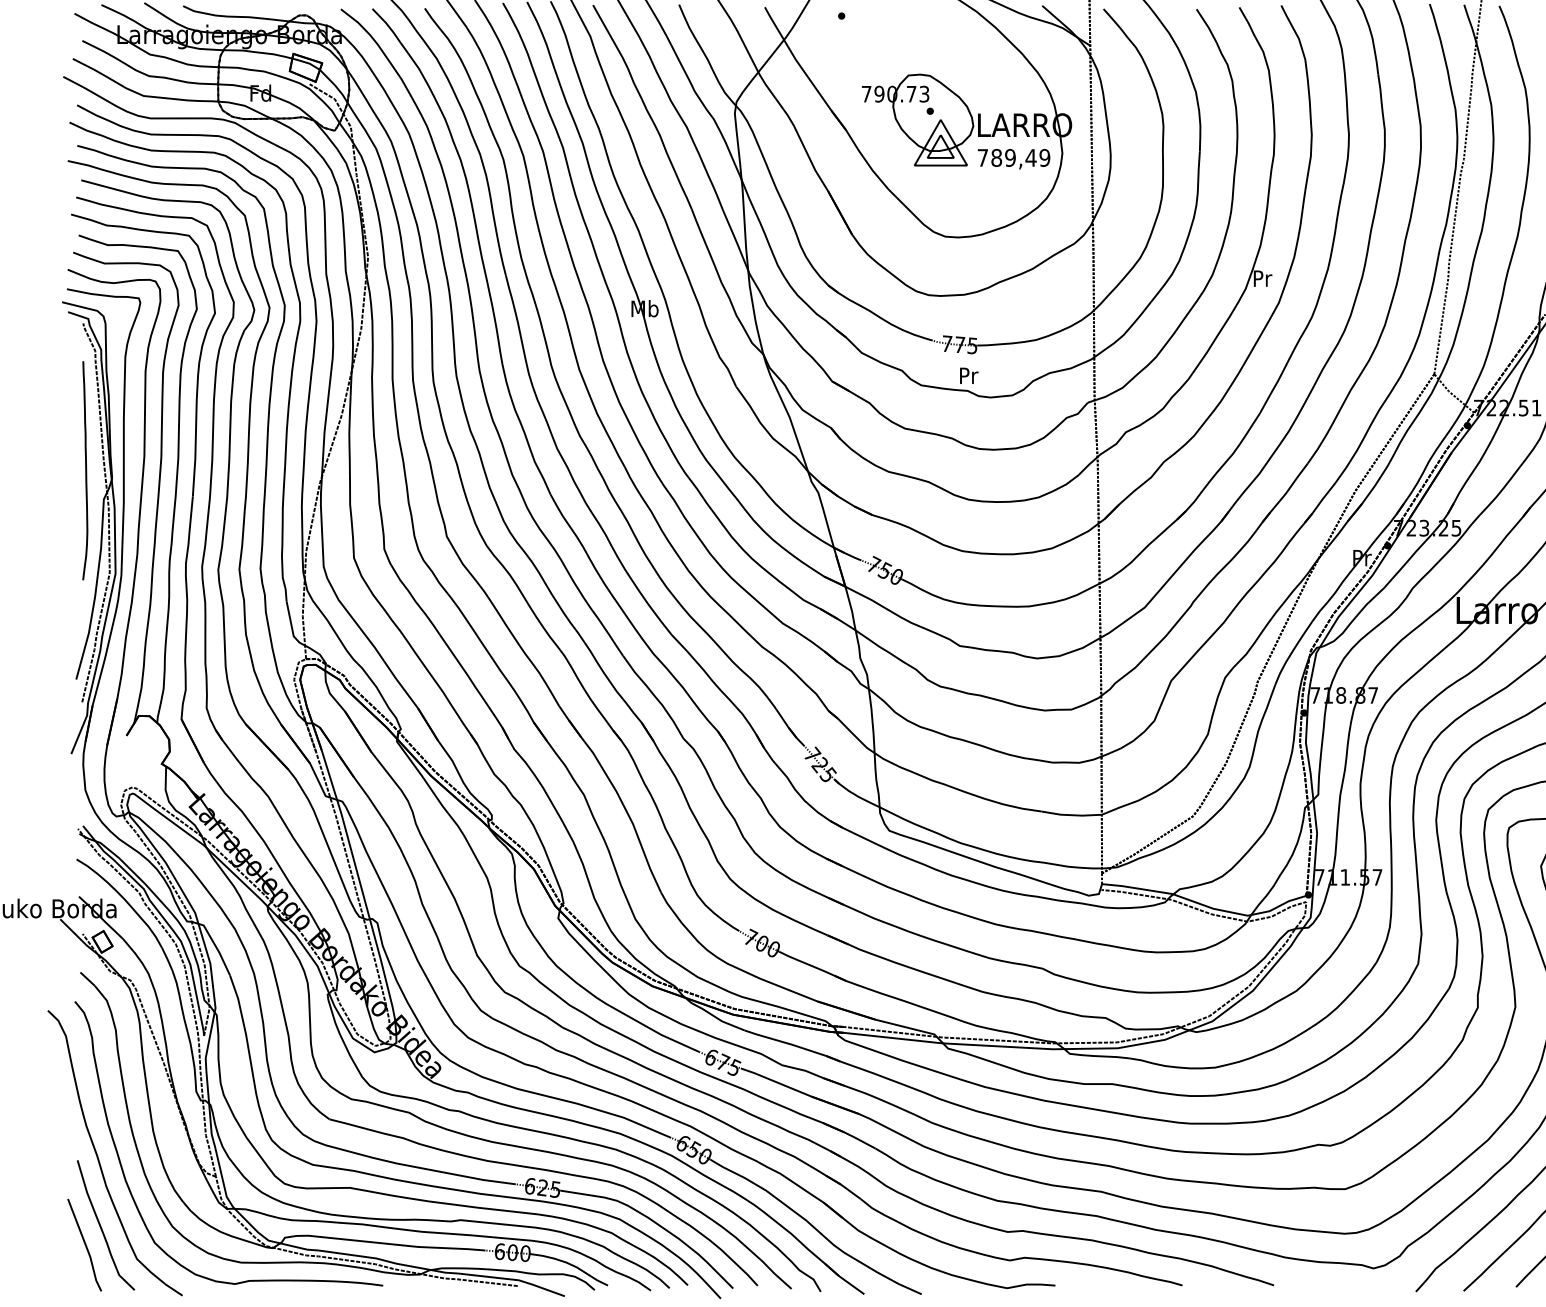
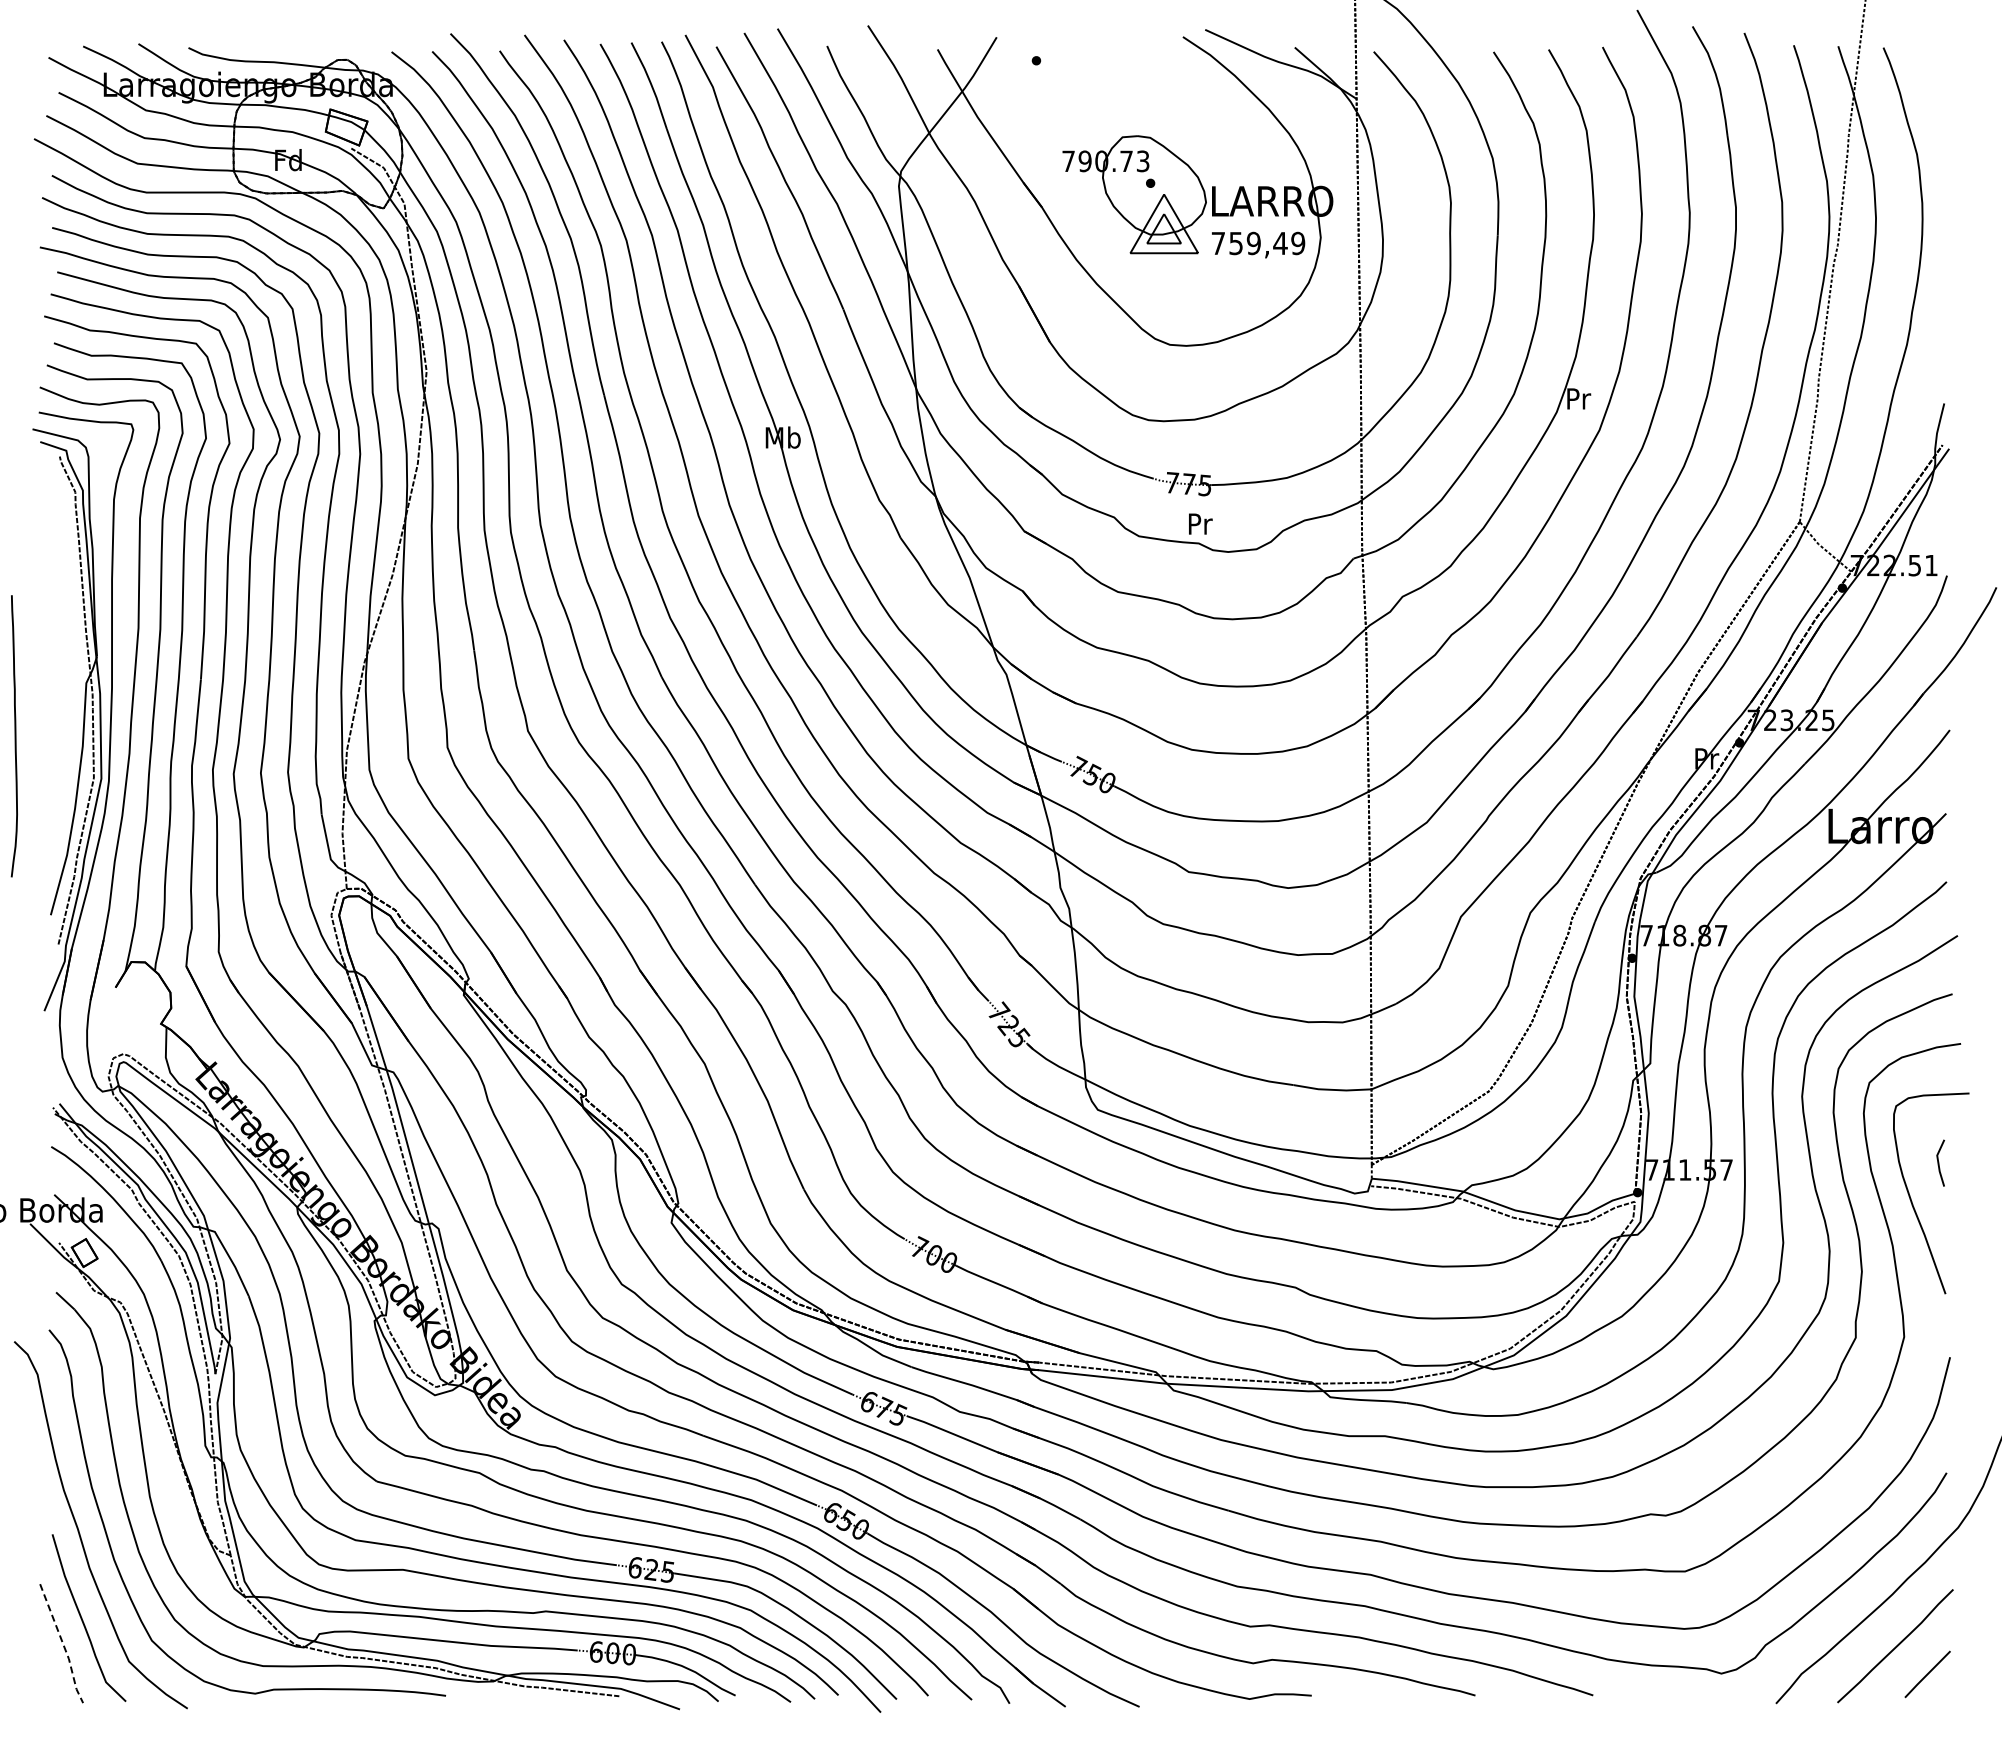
text: (996, 157) -> (1236, 243), 789,49 -> 759,49
curve: (85, 470) -> (14, 736), moved
line: (86, 1246) -> (63, 1645), solid -> dashed

